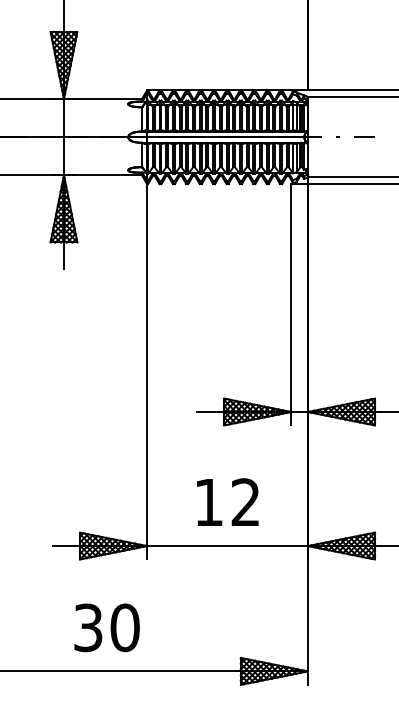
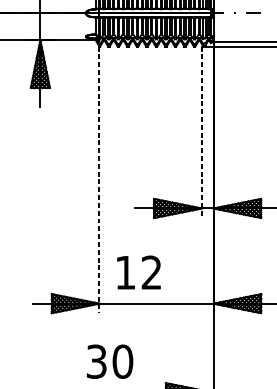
line: (291, 304) -> (201, 132), solid -> dashed
line: (147, 371) -> (99, 179), solid -> dashed
text: (227, 501) -> (138, 272), moved
text: (106, 627) -> (109, 361), moved

